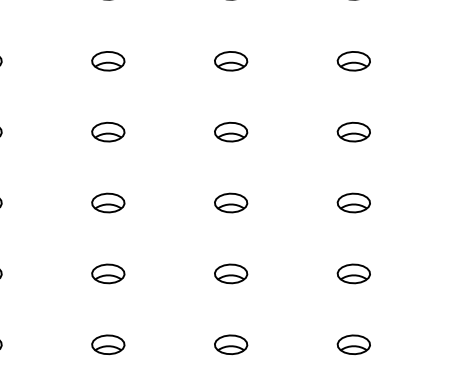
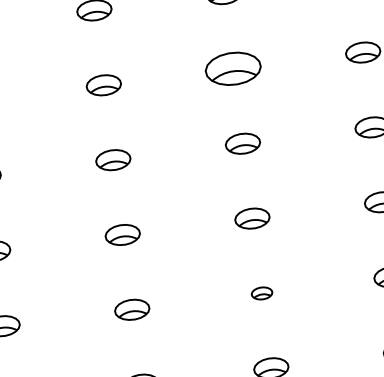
part: (231, 61) -> (233, 69), size x1.6
part: (231, 273) -> (262, 292), size x0.6

